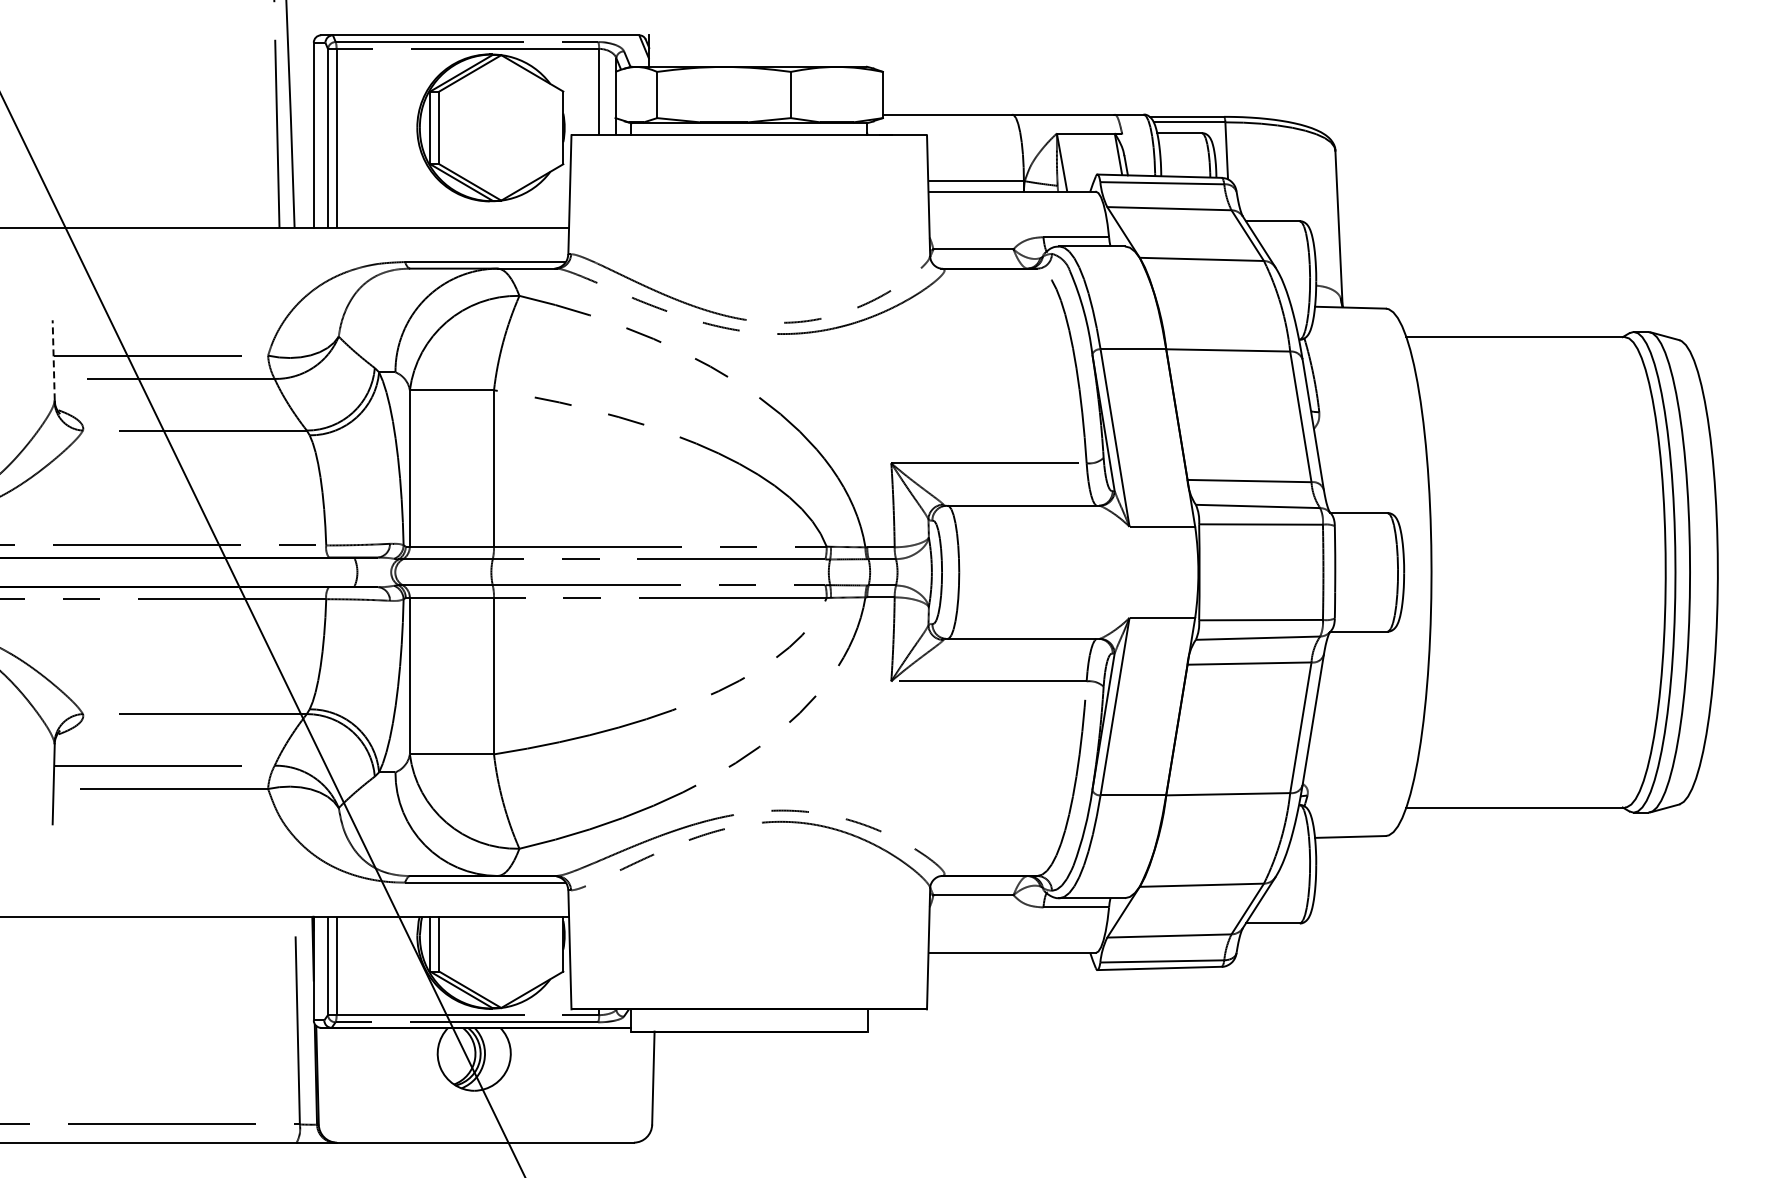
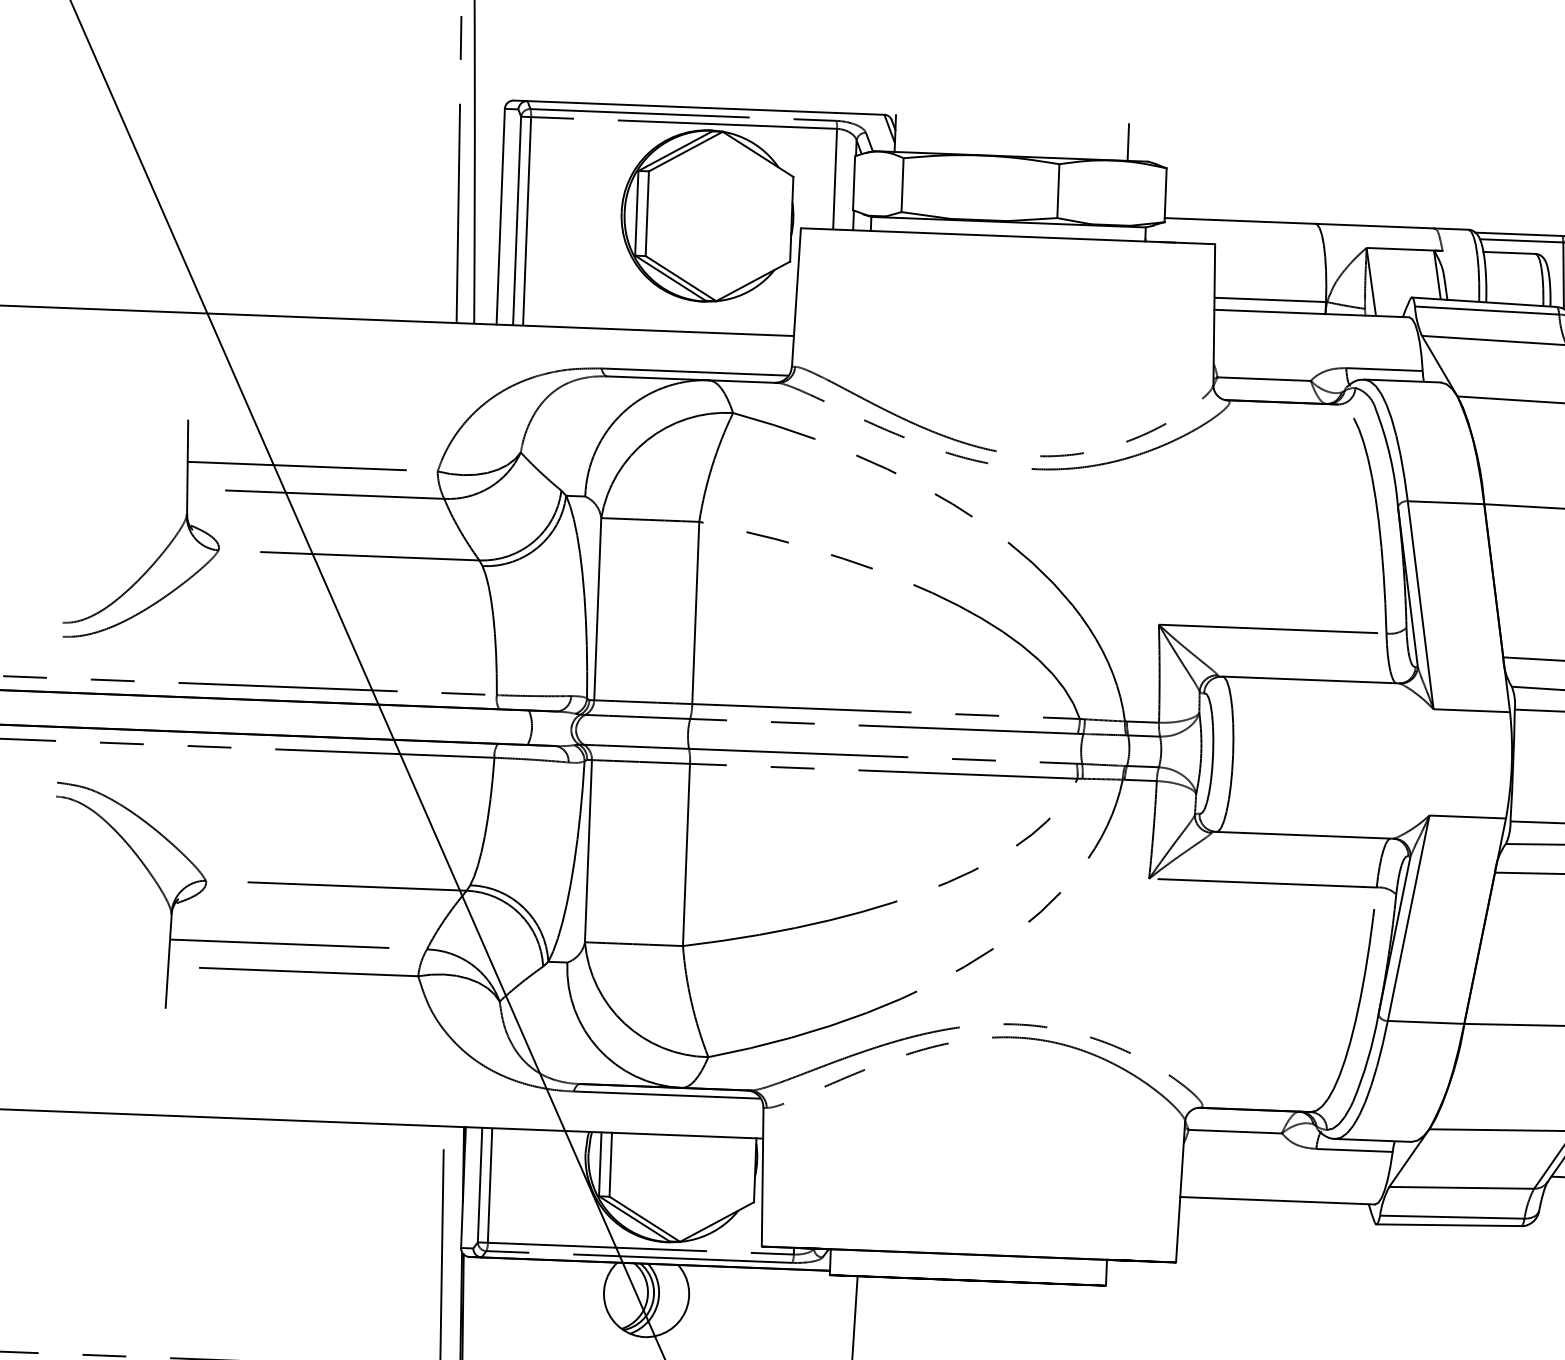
line: (849, 50) -> (1128, 141), added
line: (53, 359) -> (187, 466), dashed -> solid

